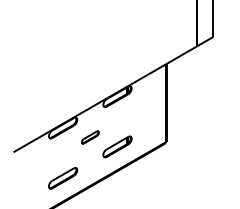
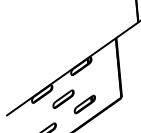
part: (90, 137) -> (63, 99), size x1.67

